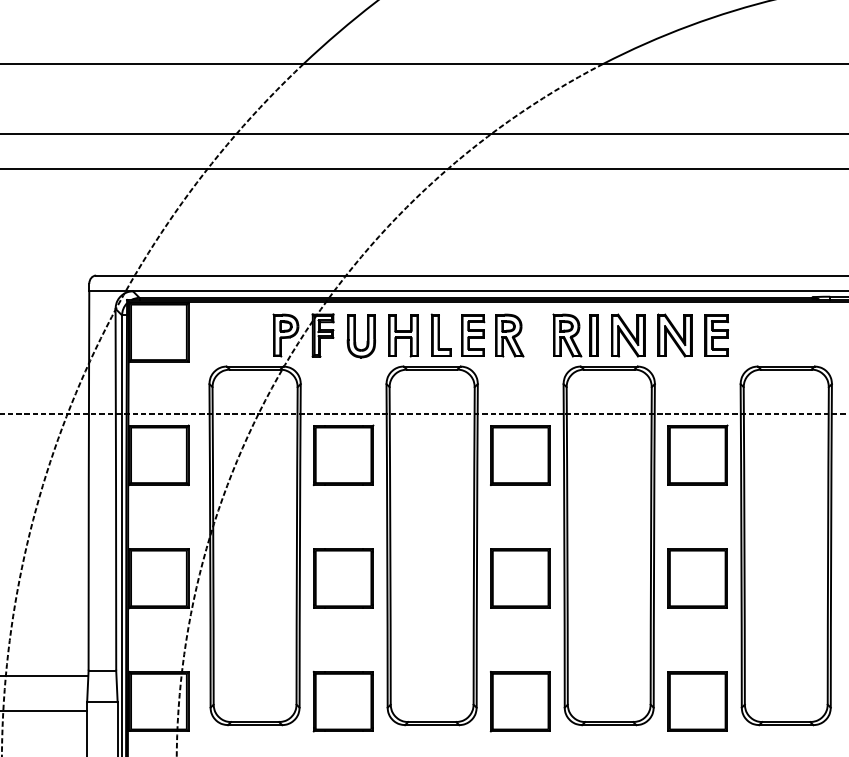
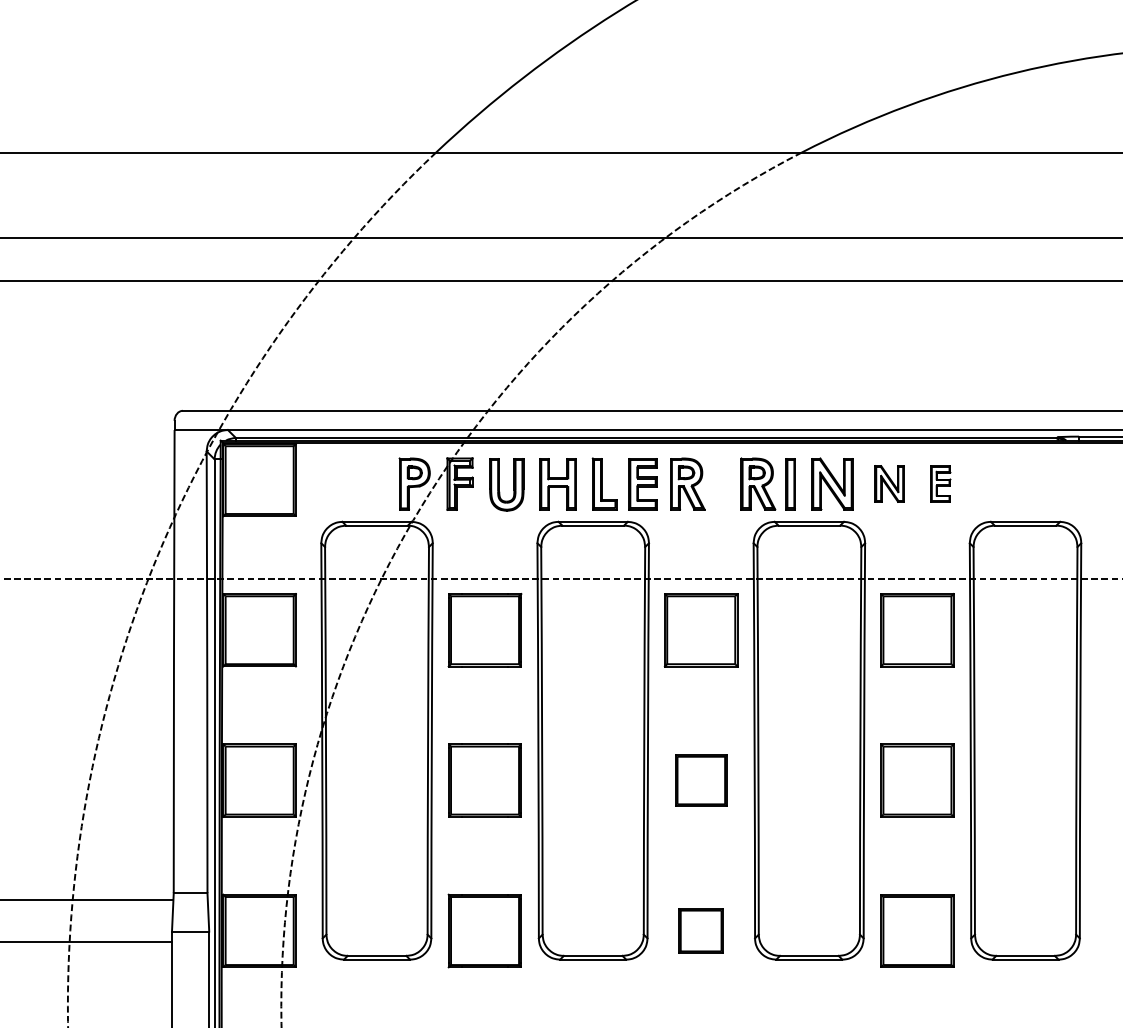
part: (674, 335) -> (889, 483), size x0.7
part: (716, 335) -> (940, 484), size x0.7
part: (520, 578) -> (701, 780), size x0.7
part: (520, 701) -> (700, 930), size x0.6

